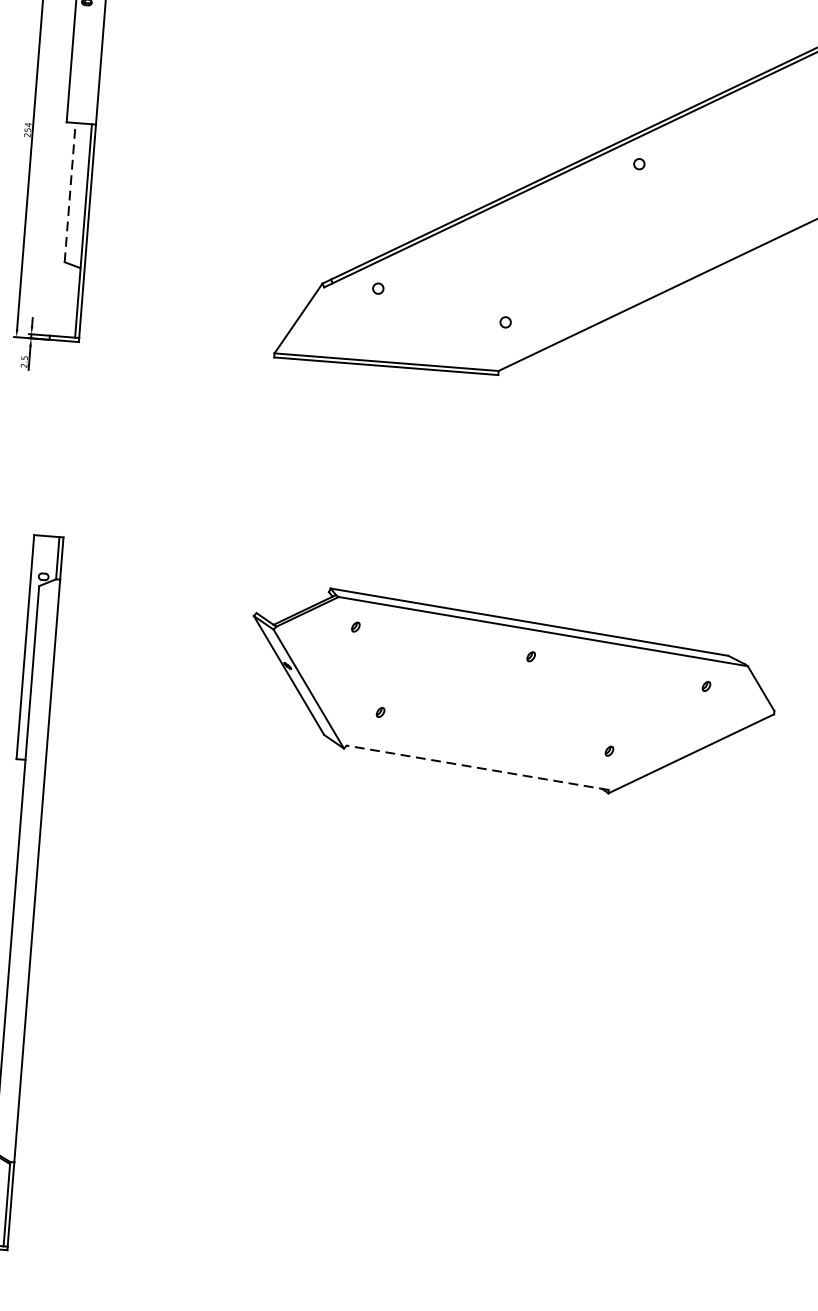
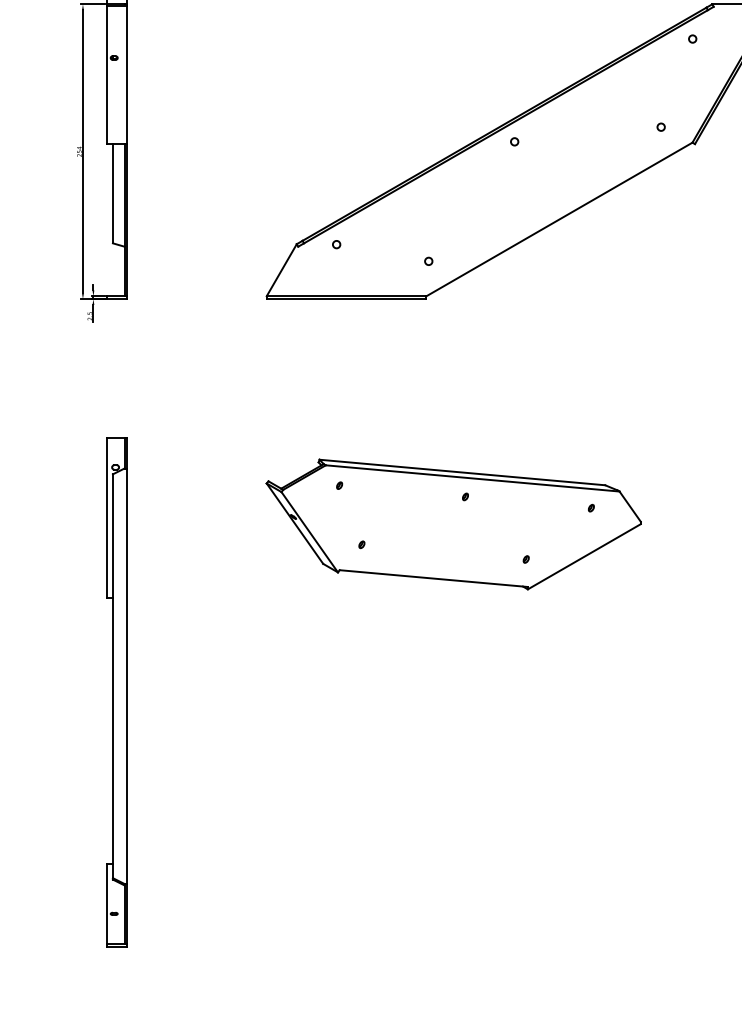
line: (69, 192) -> (112, 193), dashed -> solid
line: (477, 767) -> (433, 578), dashed -> solid

